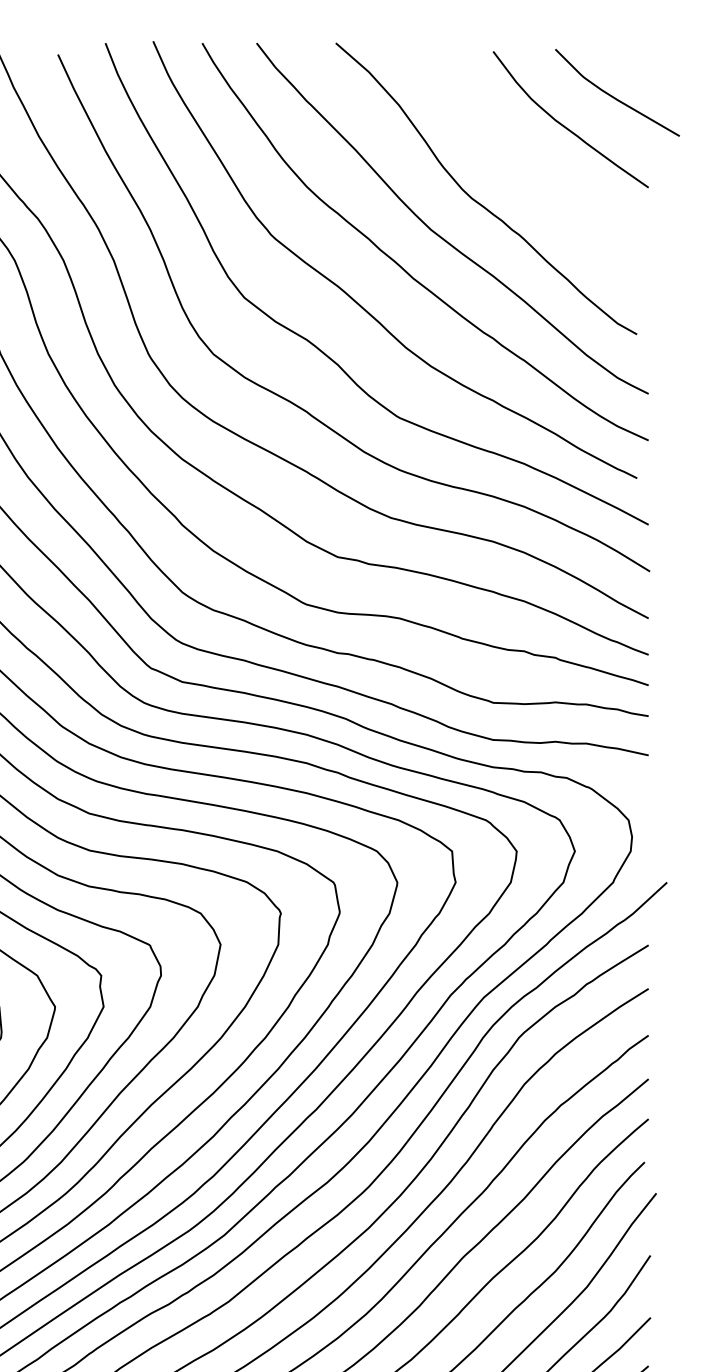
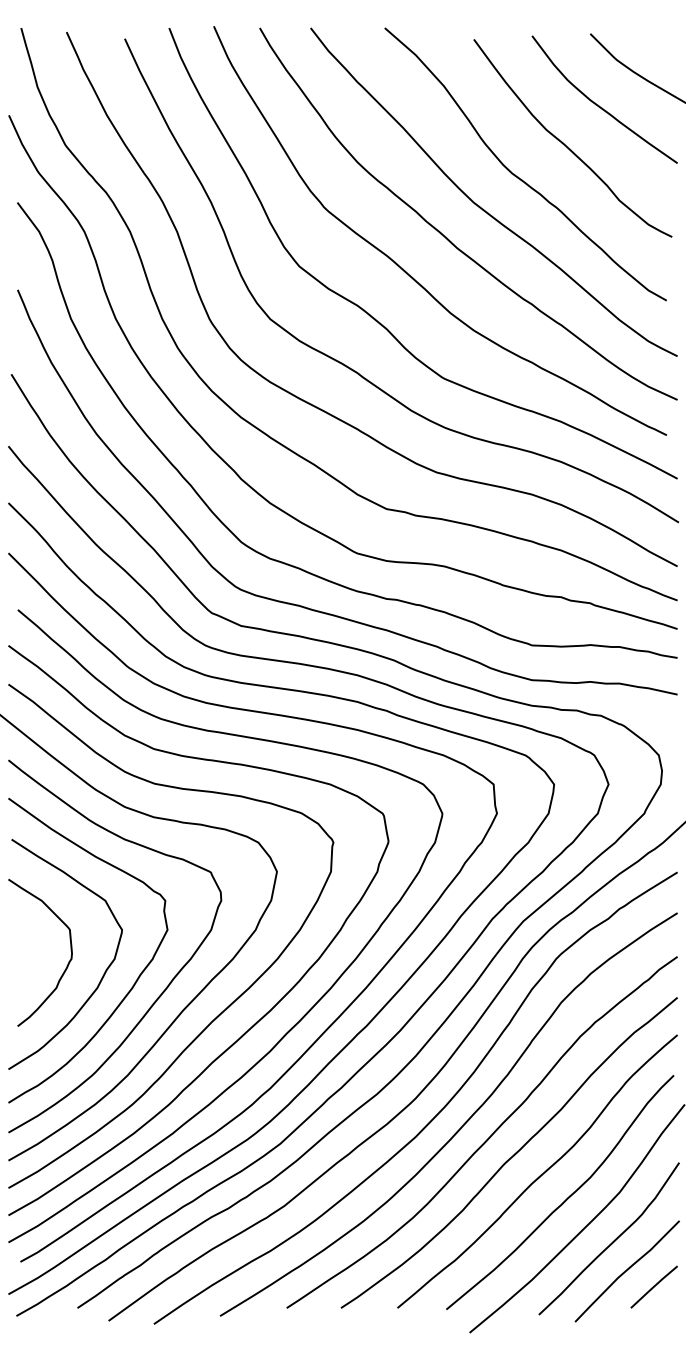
curve: (528, 167) -> (565, 144), added

